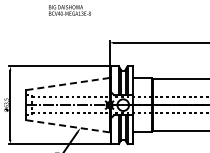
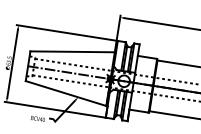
line: (67, 84) -> (72, 52), dashed -> solid
line: (67, 126) -> (65, 93), dashed -> solid

